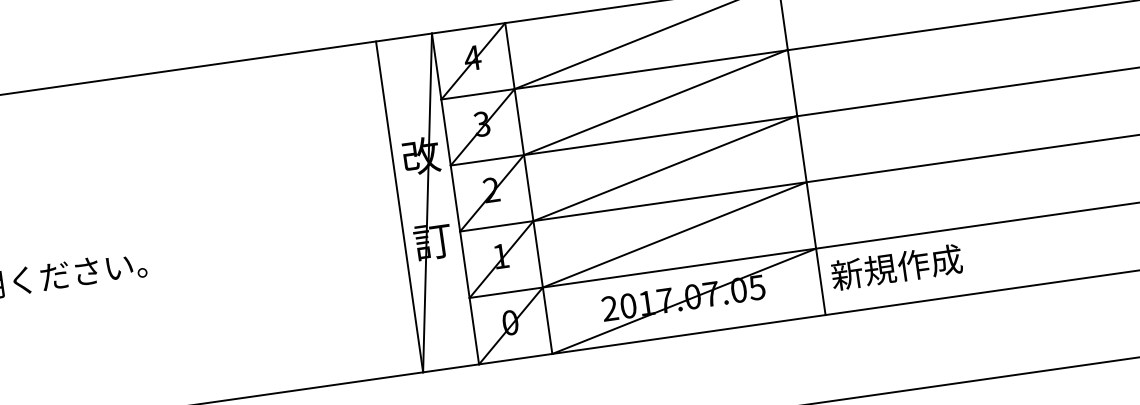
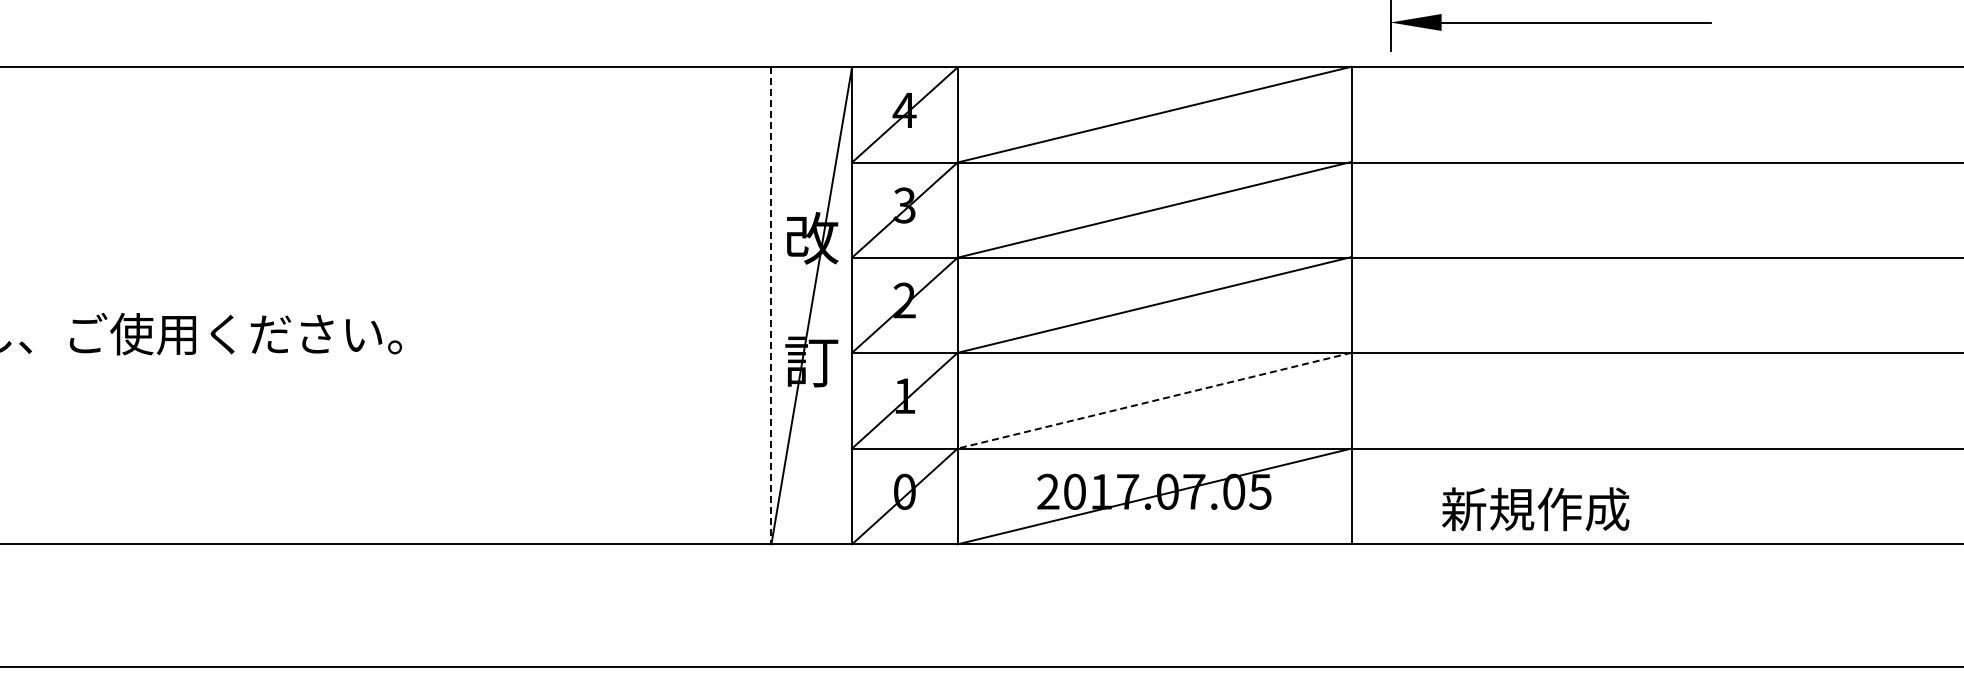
line: (399, 207) -> (771, 306), solid -> dashed
line: (674, 234) -> (1154, 400), solid -> dashed
text: (896, 267) -> (1535, 509), moved

